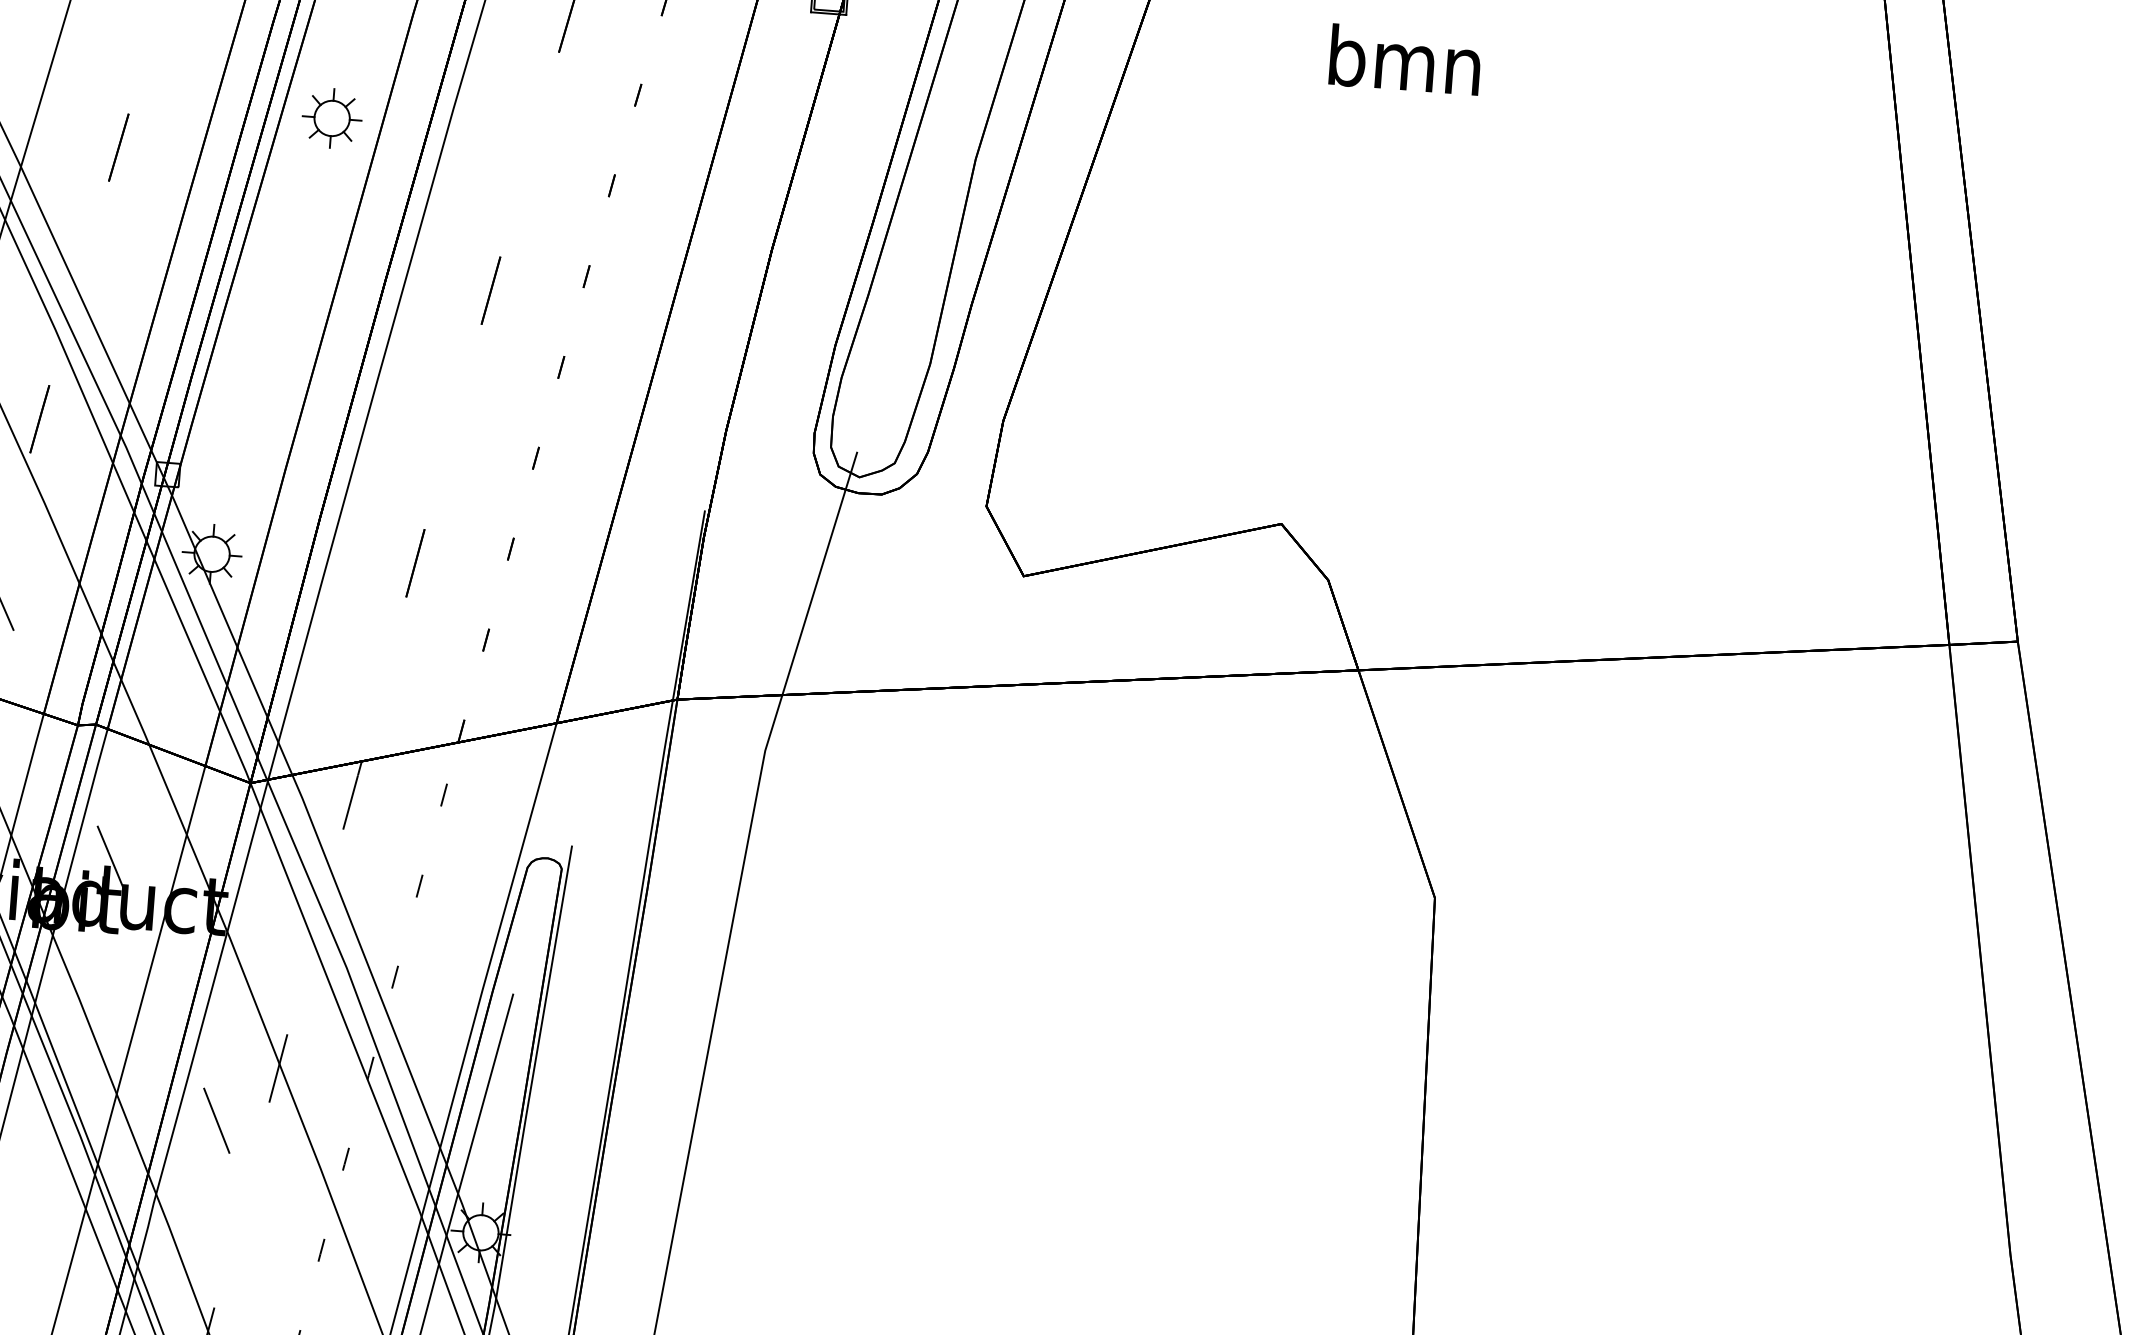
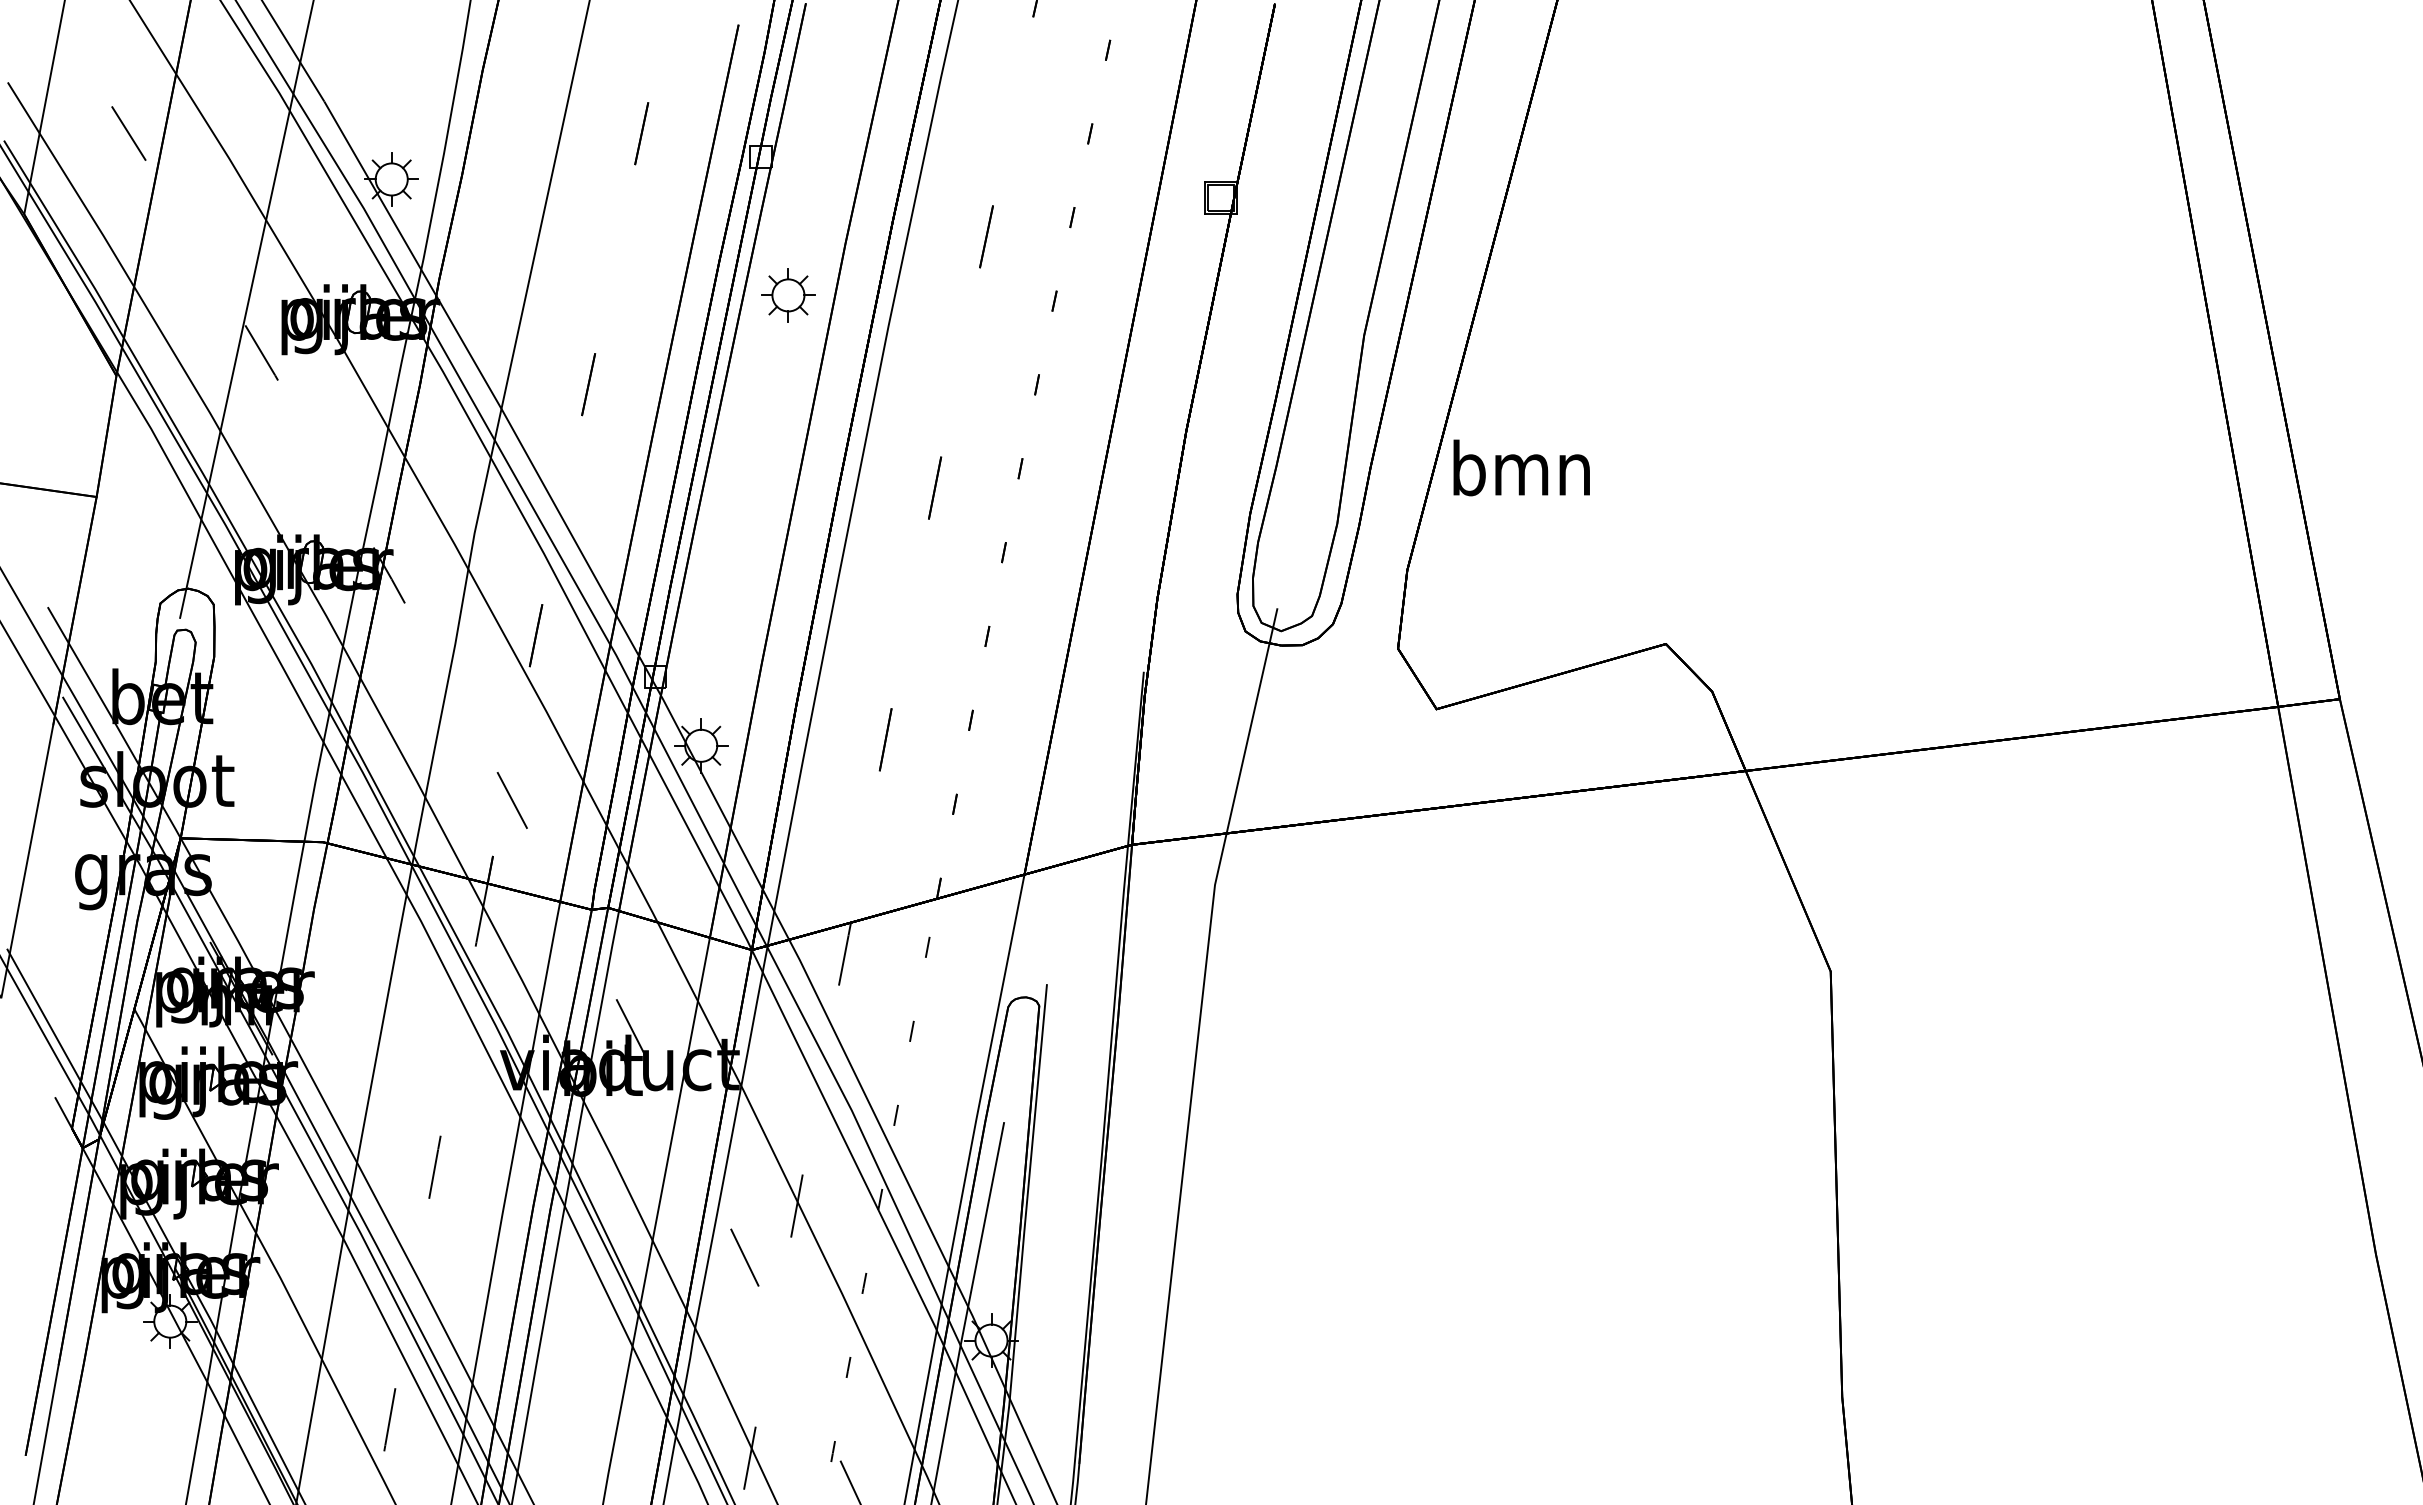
text: (1405, 59) -> (1521, 467), moved
part: (332, 118) -> (788, 295), moved

